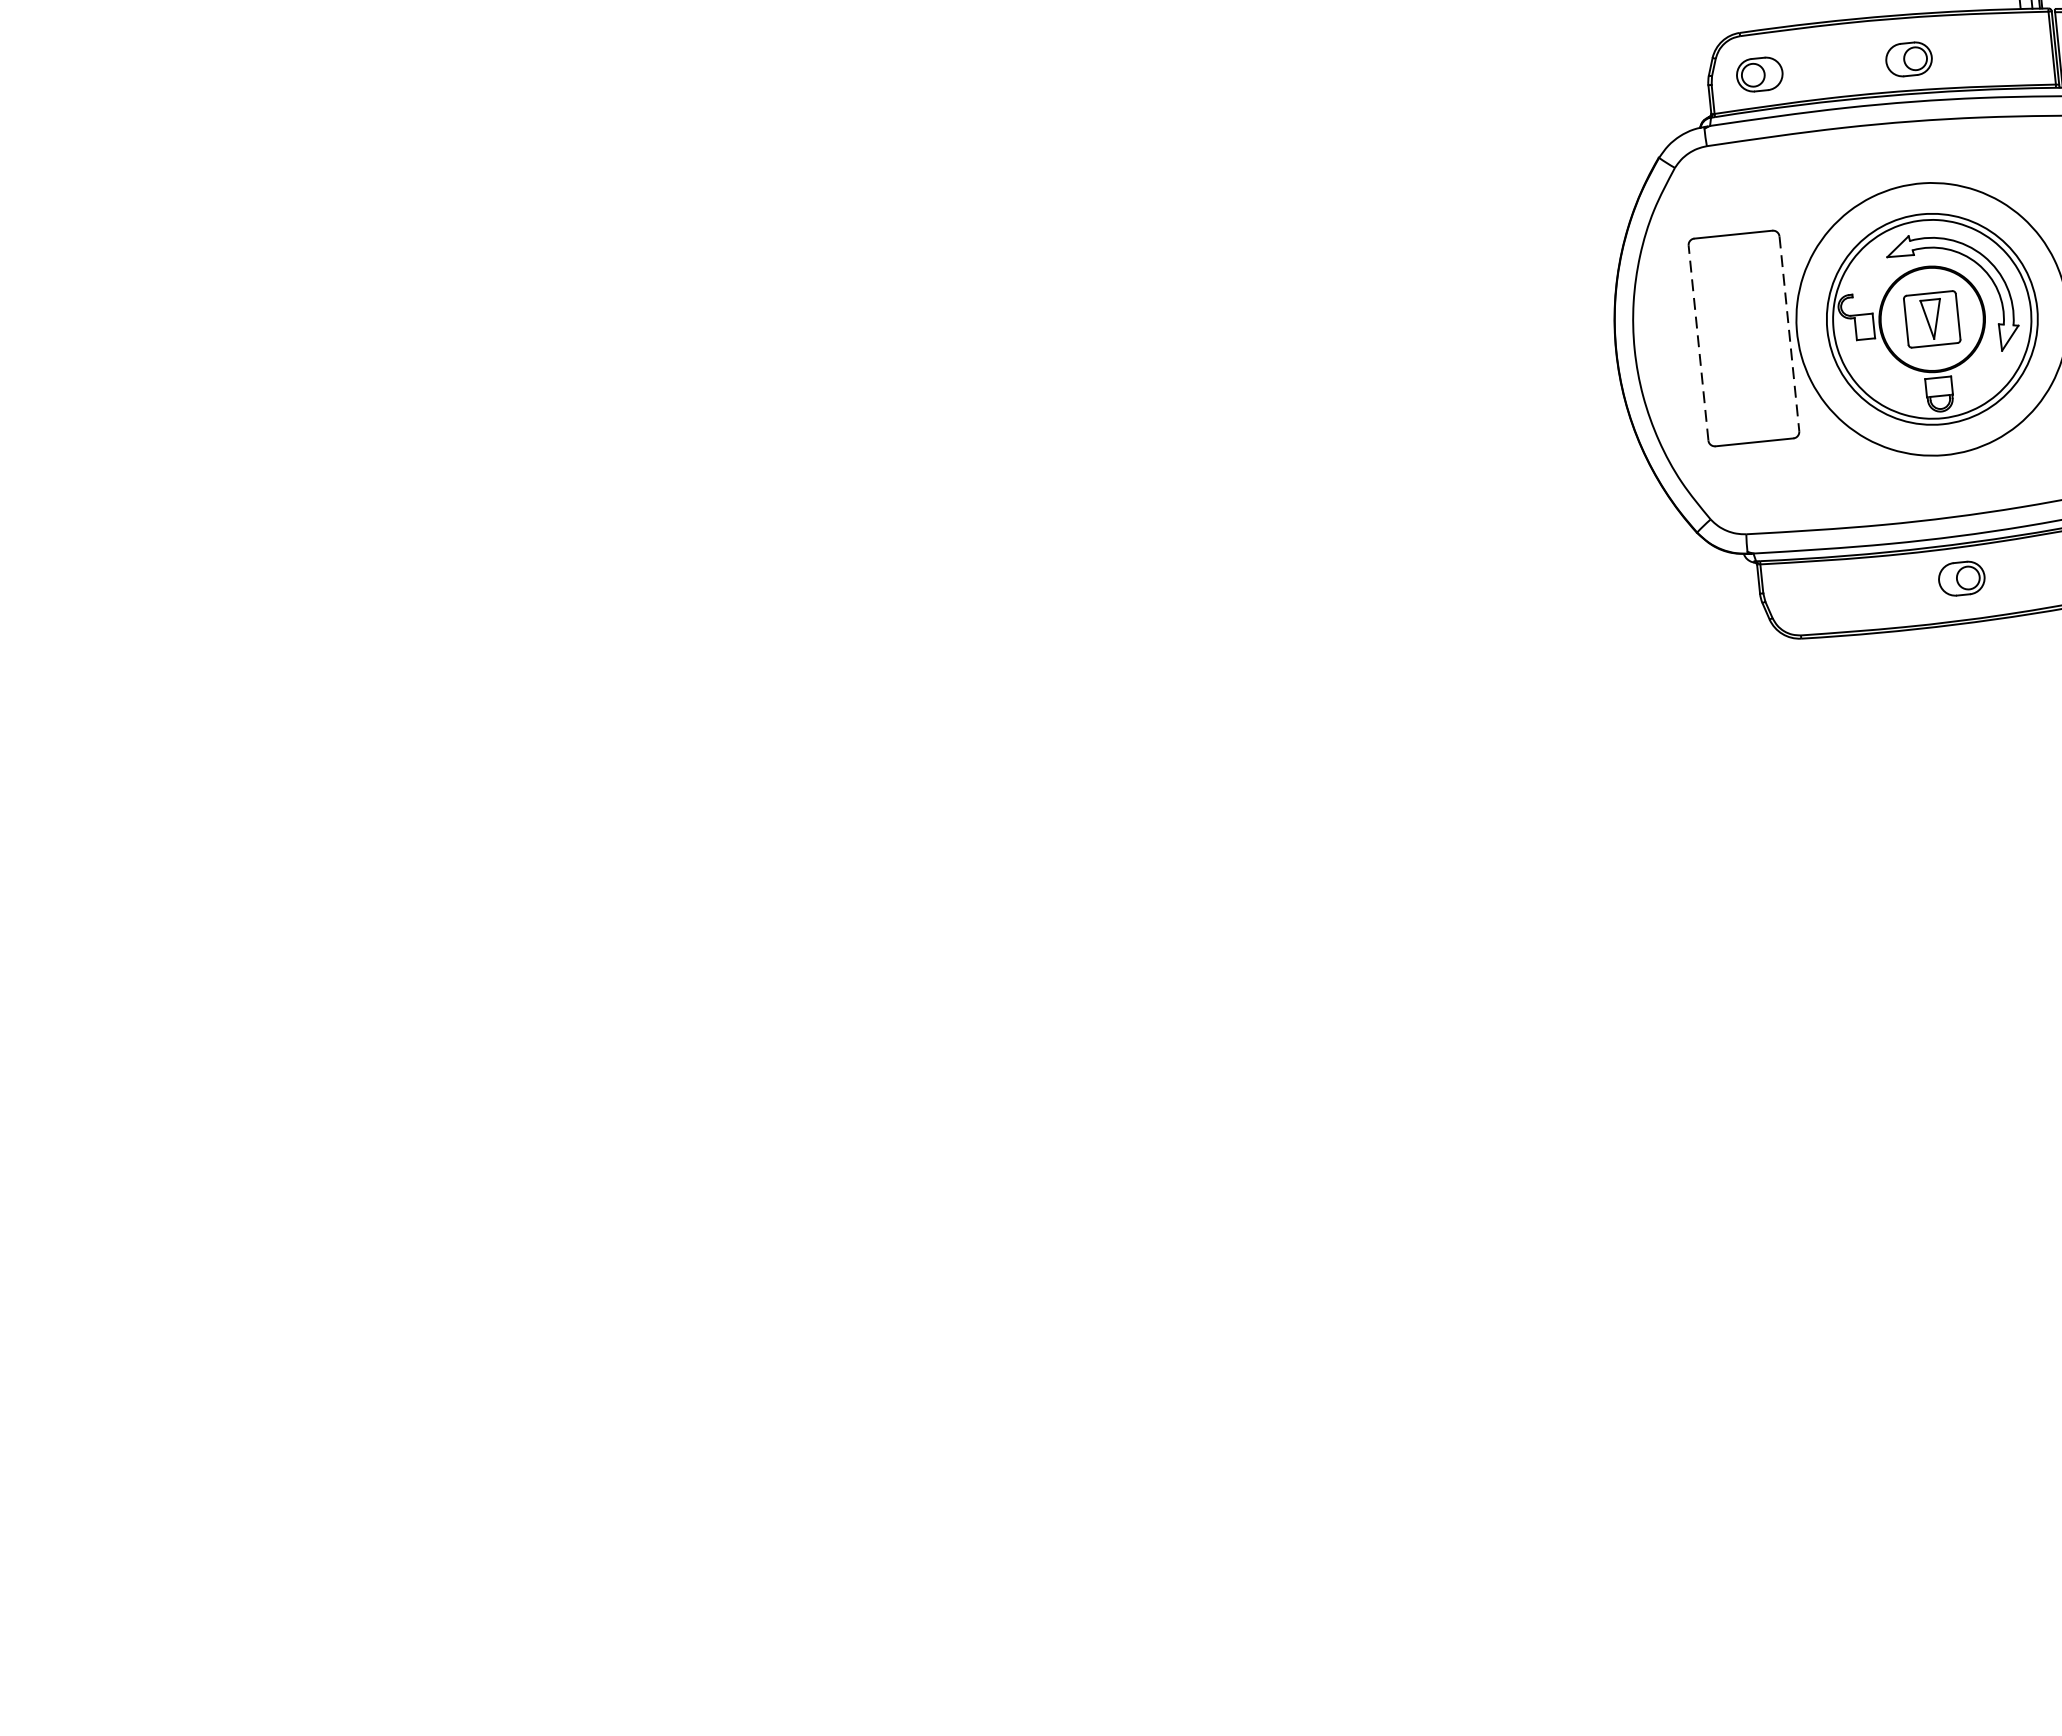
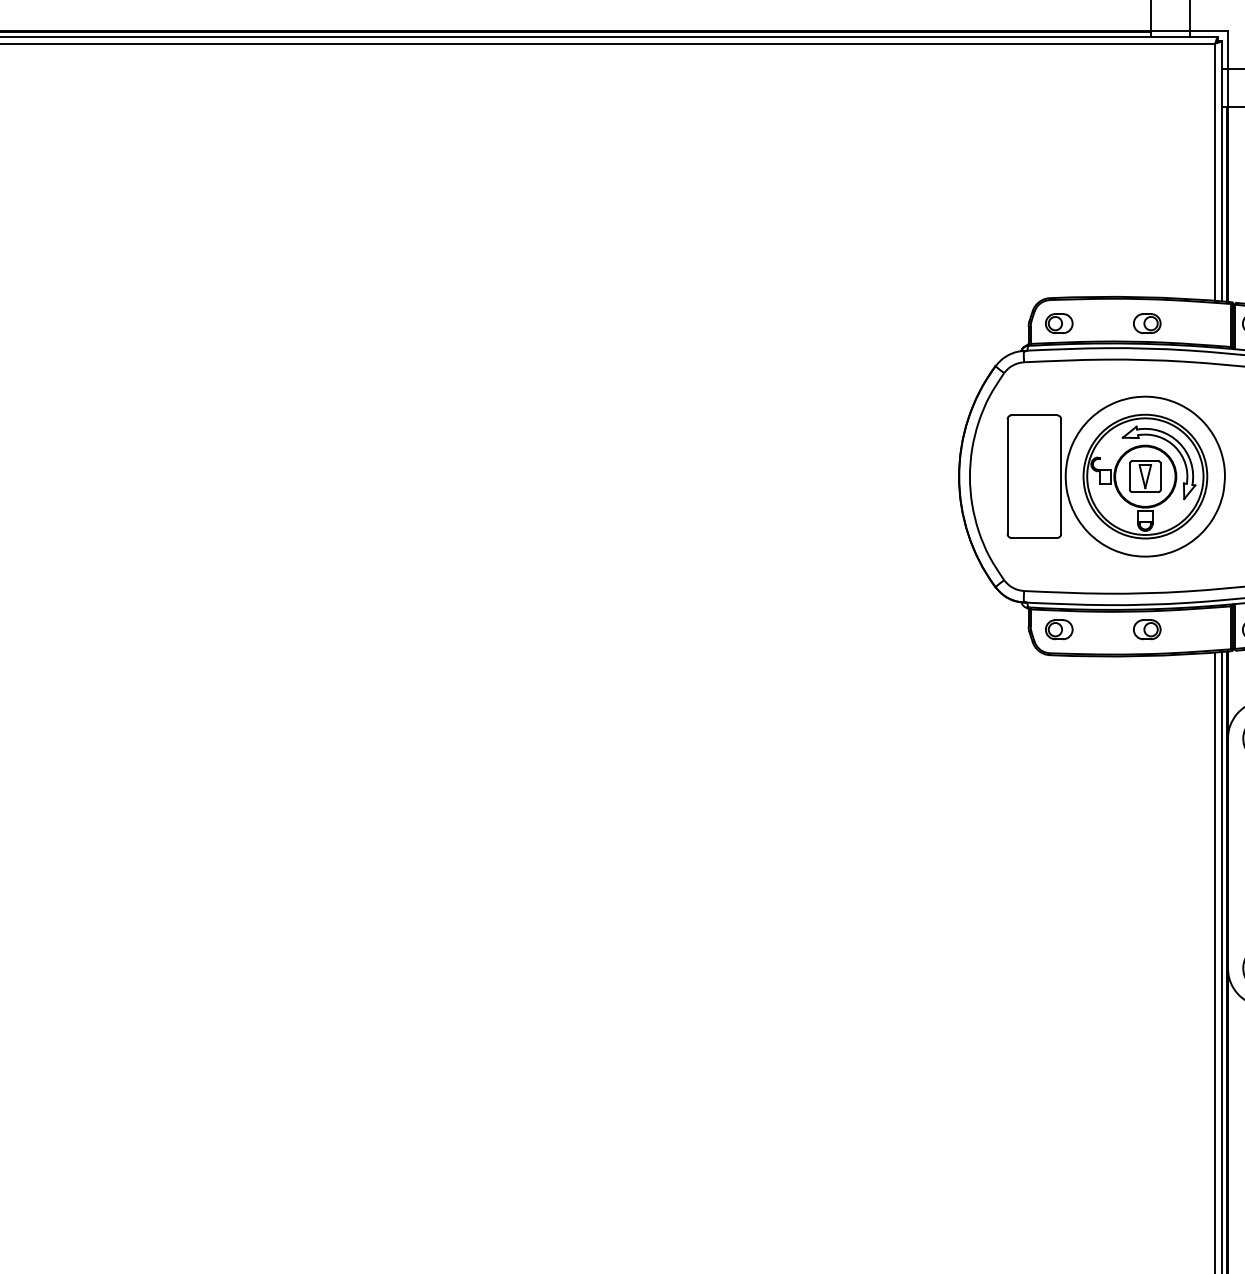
line: (1790, 335) -> (1061, 477), dashed -> solid
line: (1698, 342) -> (1007, 476), dashed -> solid
part: (1812, 593) -> (1059, 629), added

